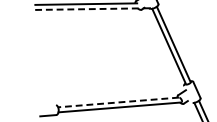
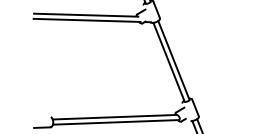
line: (87, 9) -> (87, 20), dashed -> solid
line: (118, 102) -> (114, 117), dashed -> solid

